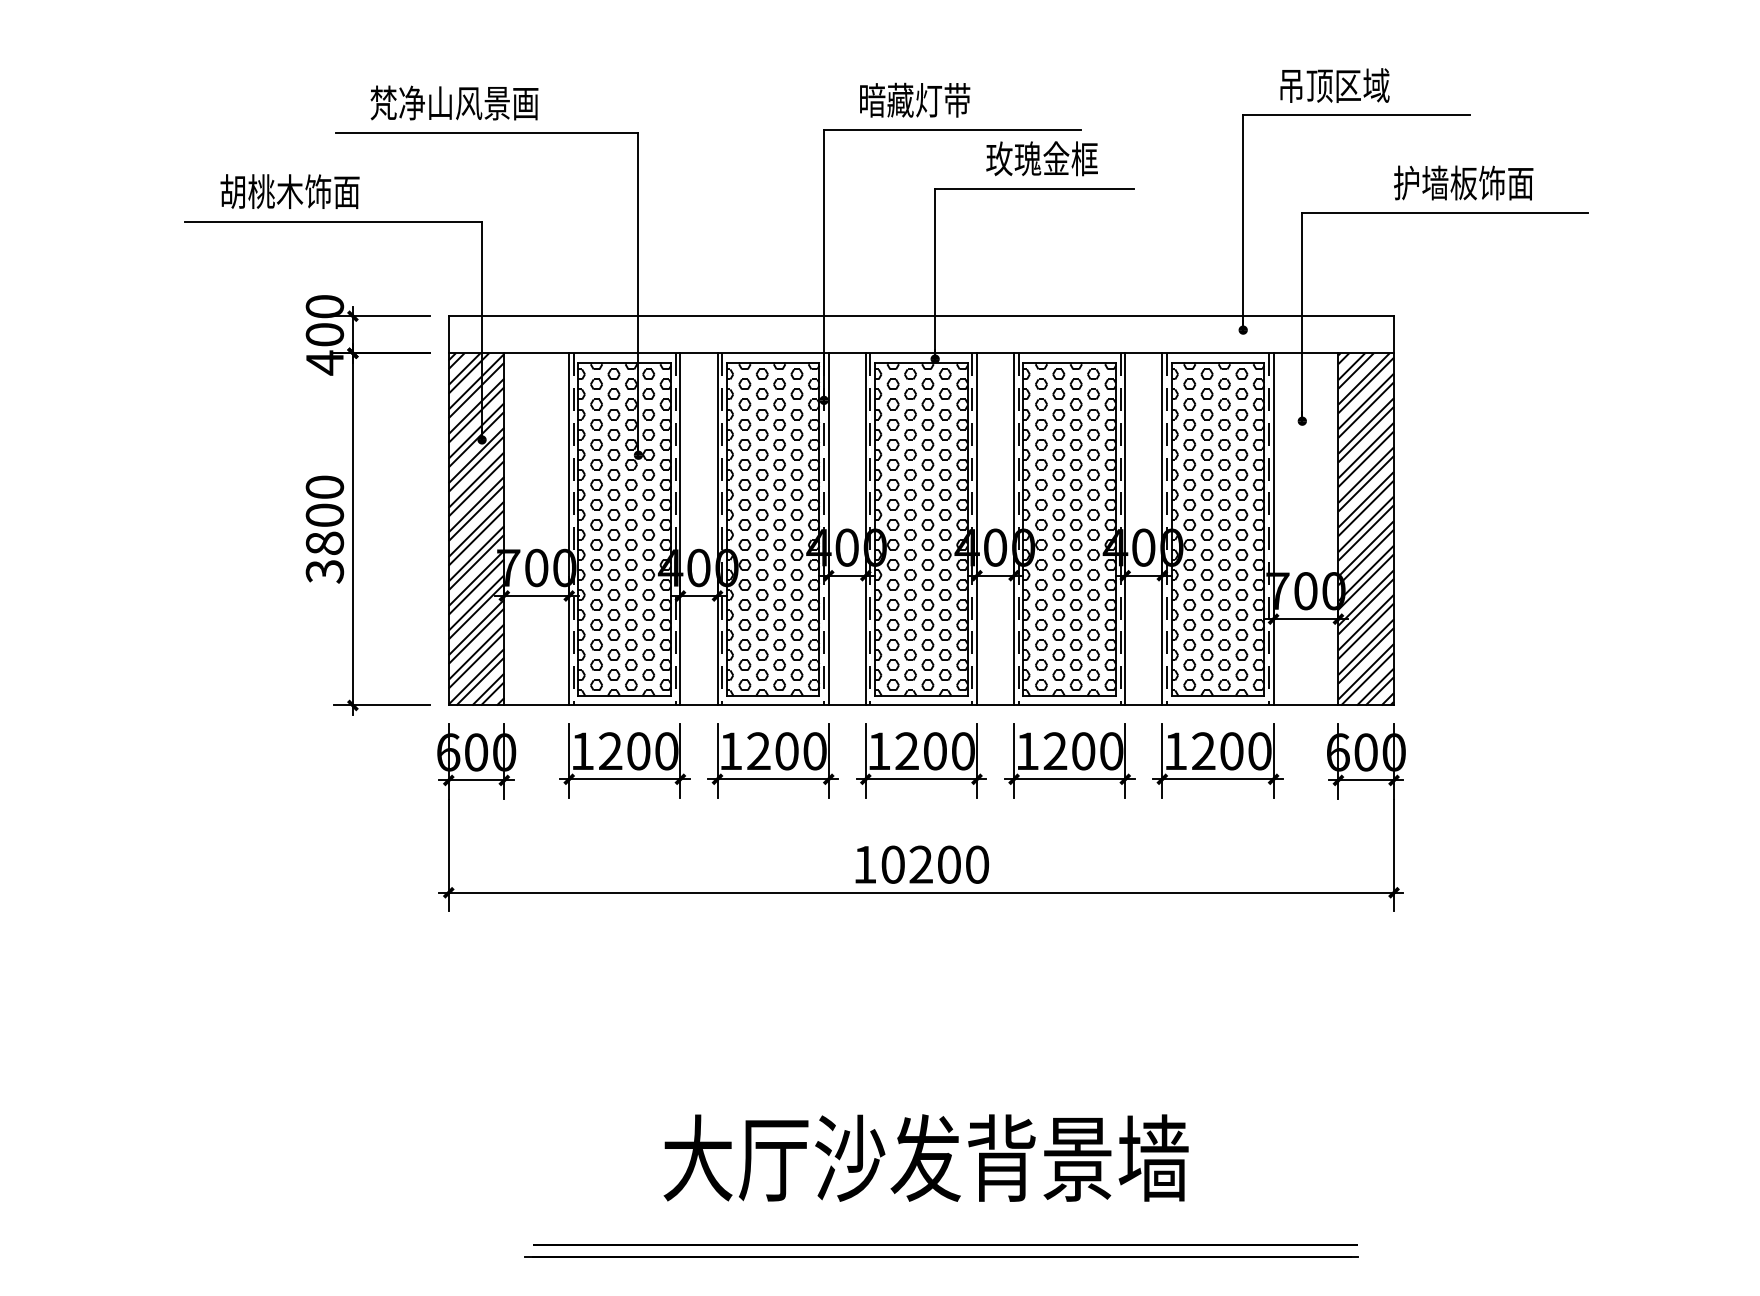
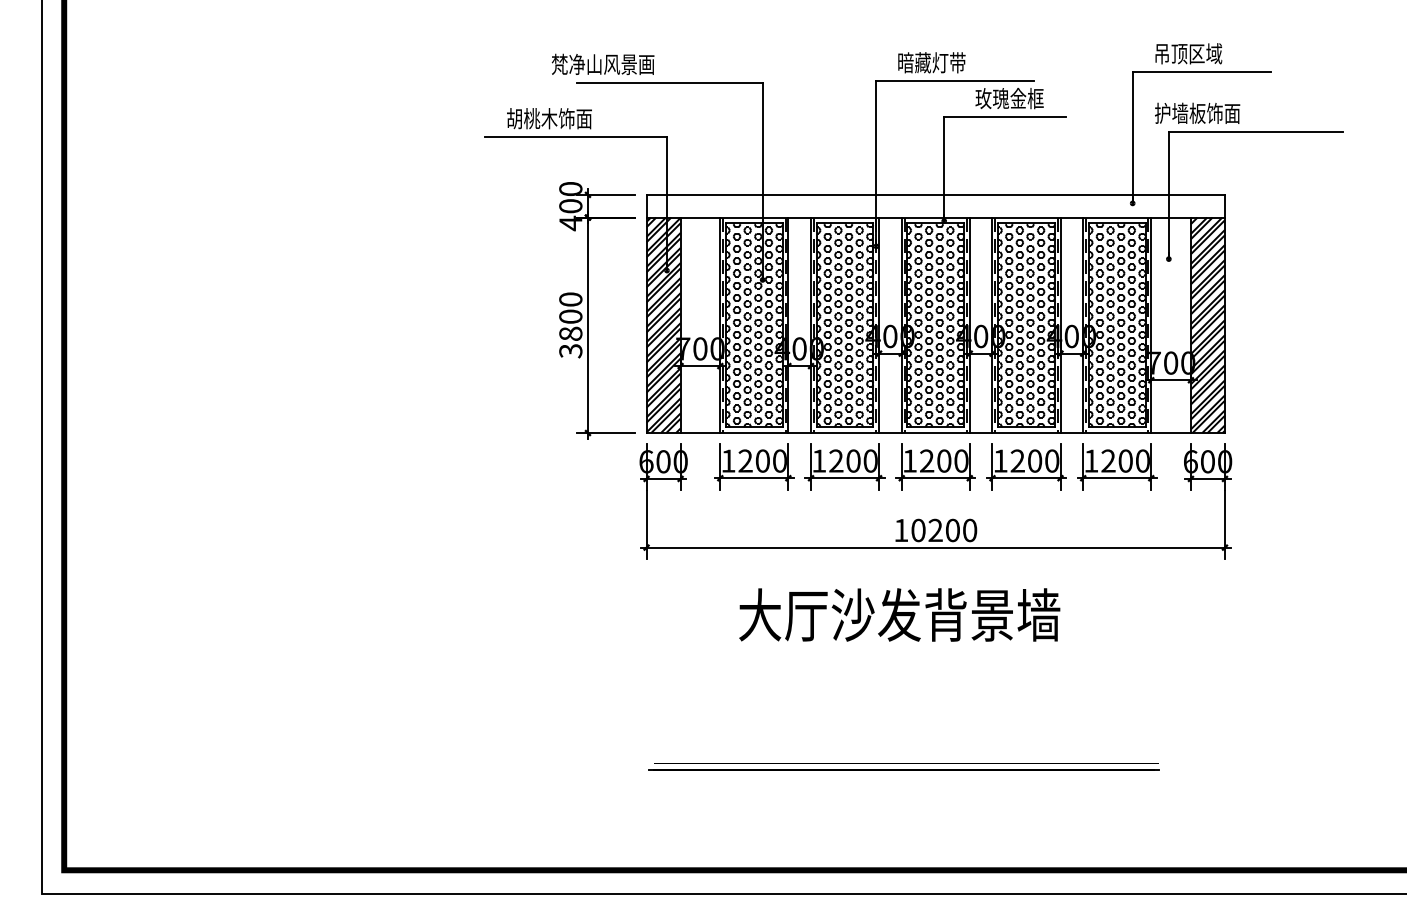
text: (453, 101) -> (602, 63), moved
text: (1463, 181) -> (1197, 112), moved
text: (925, 1157) -> (899, 614), moved
part: (940, 1250) -> (903, 766), moved

